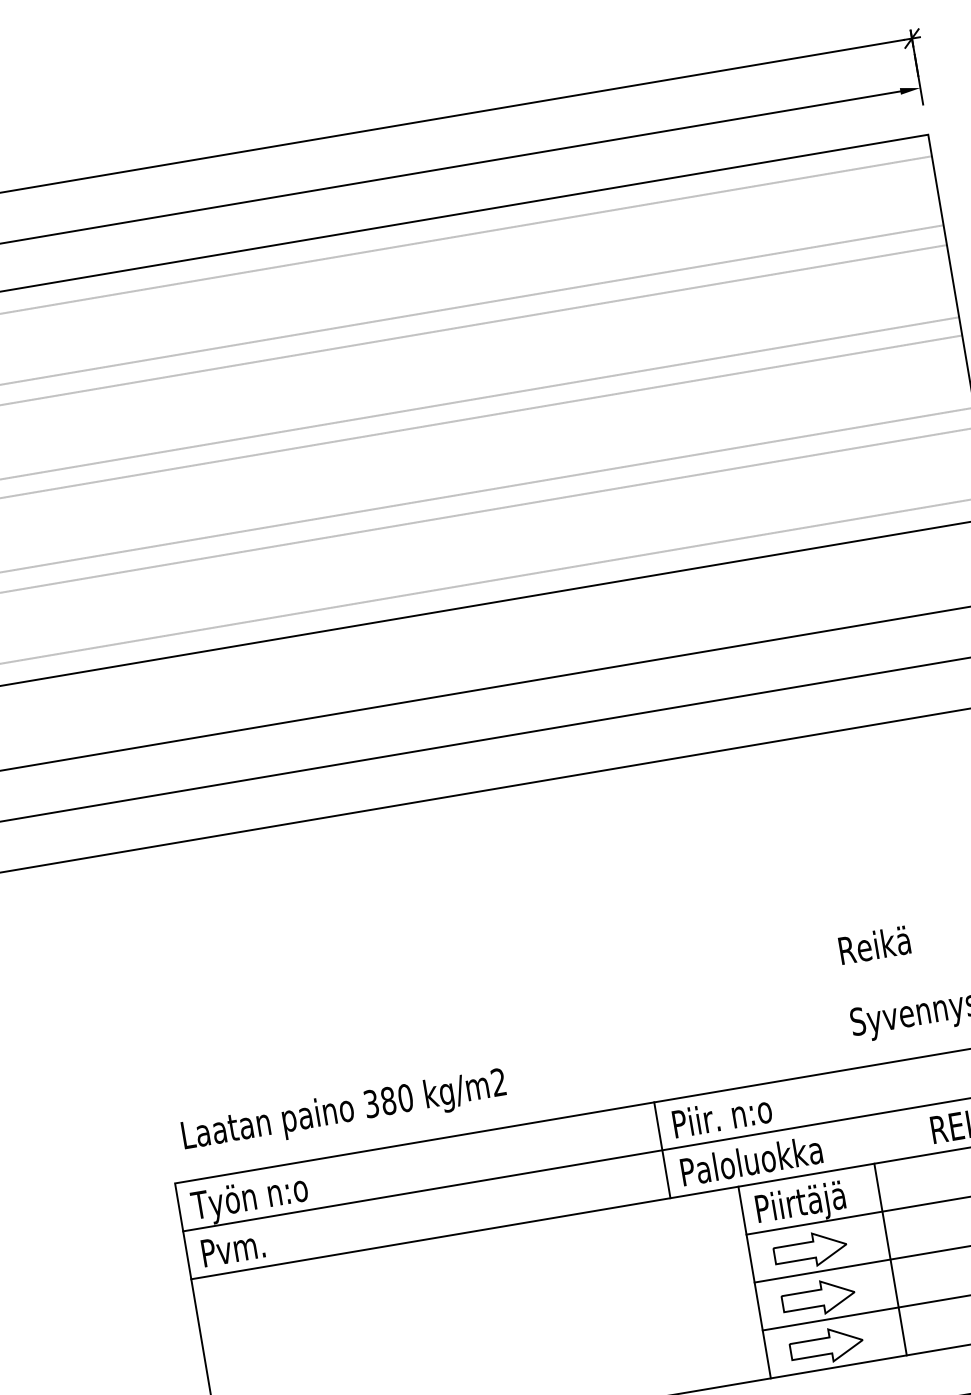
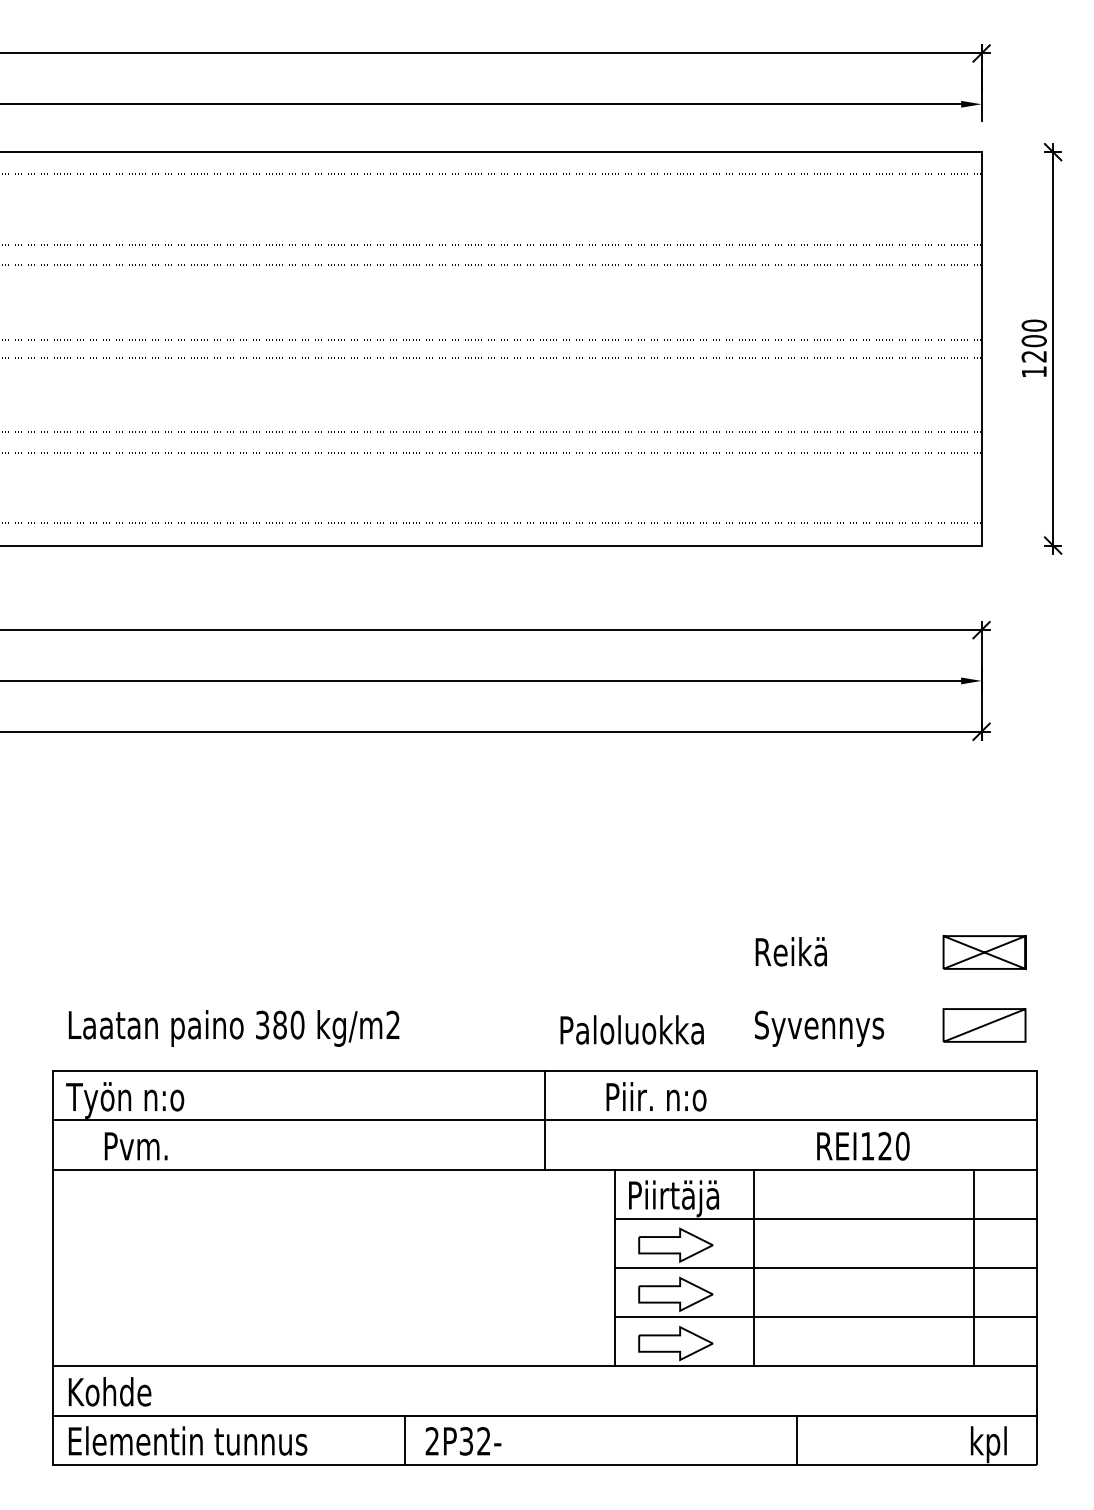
text: (722, 1116) -> (656, 1096), moved
text: (750, 1160) -> (631, 1029), moved
text: (232, 1249) -> (135, 1146), moved

